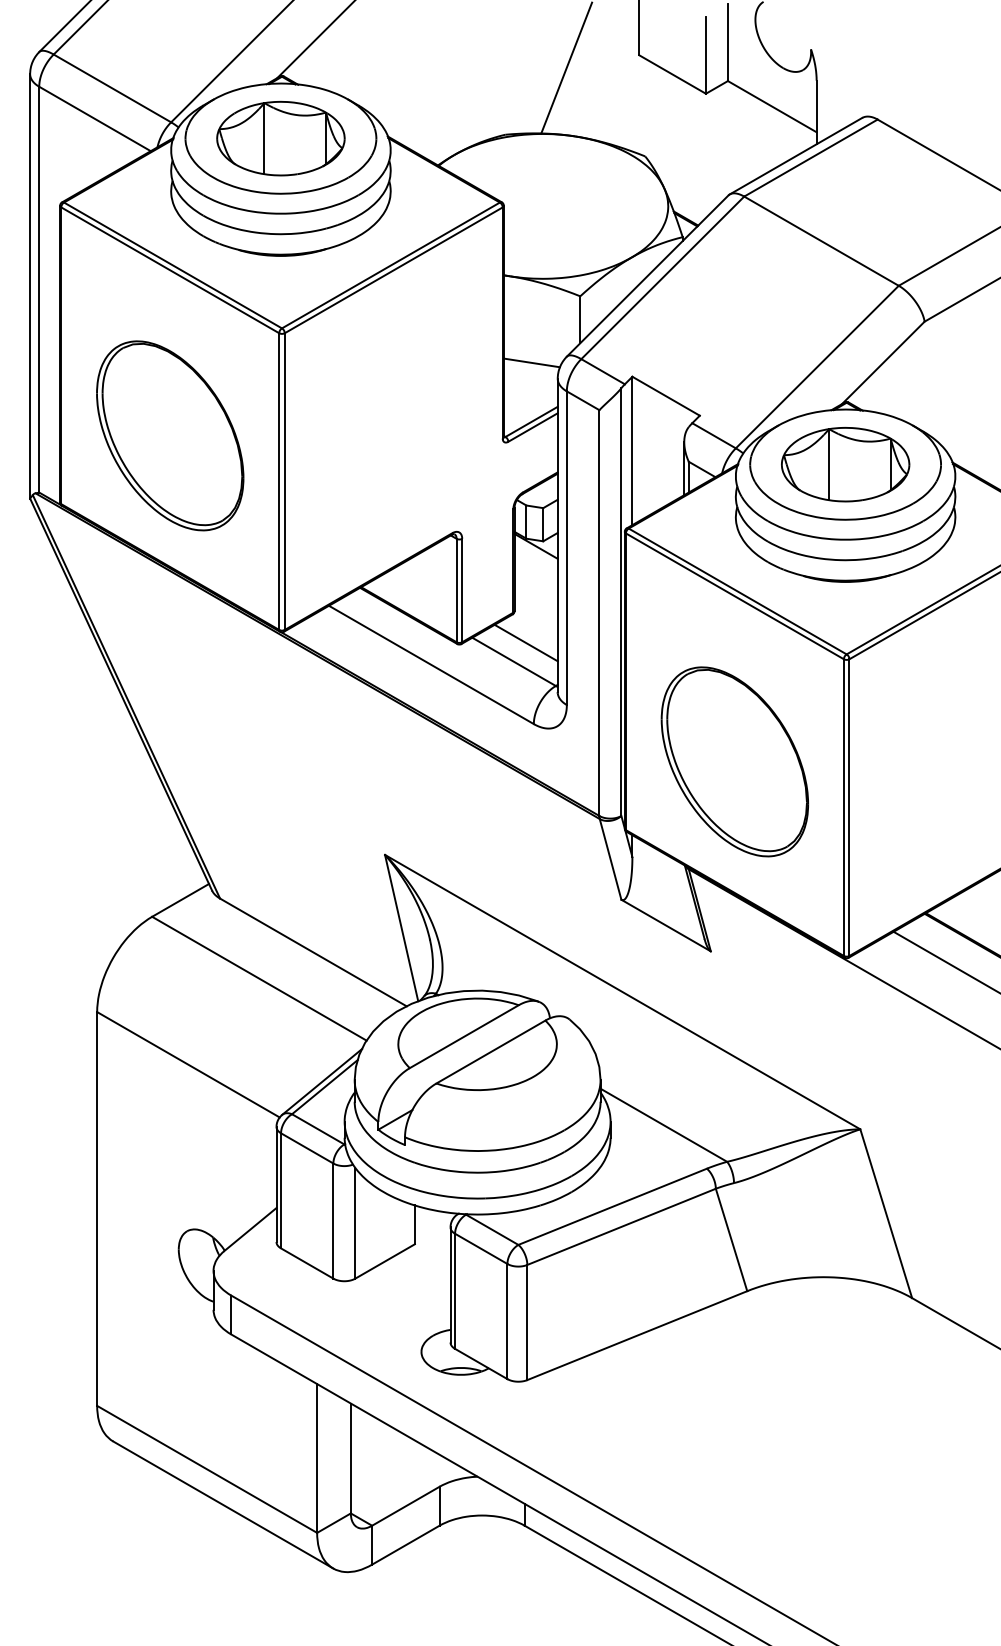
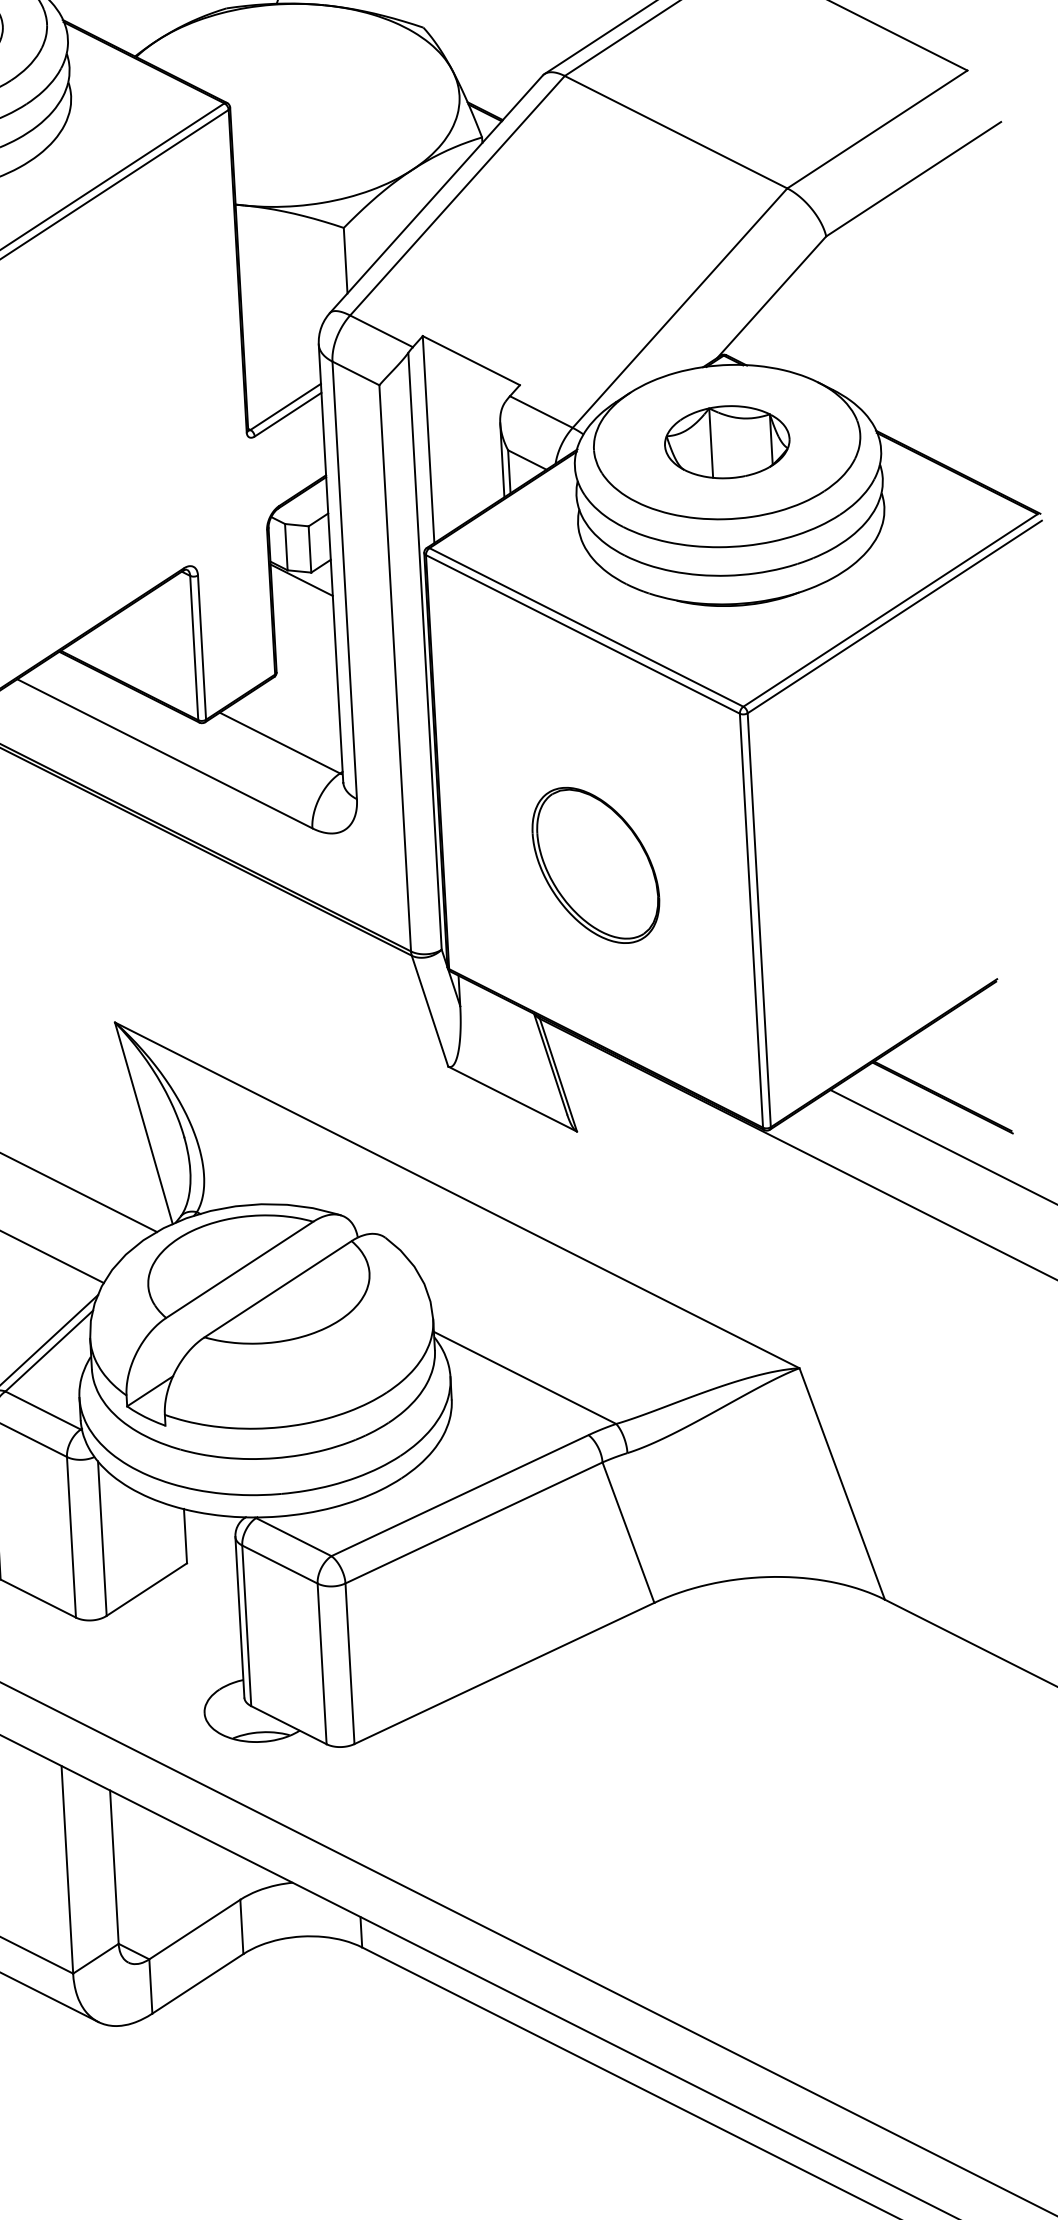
line: (531, 362) -> (280, 324), removed
part: (845, 464) -> (726, 441), size x0.7
line: (525, 642) -> (294, 715), removed
part: (734, 761) -> (595, 864), size x0.6

